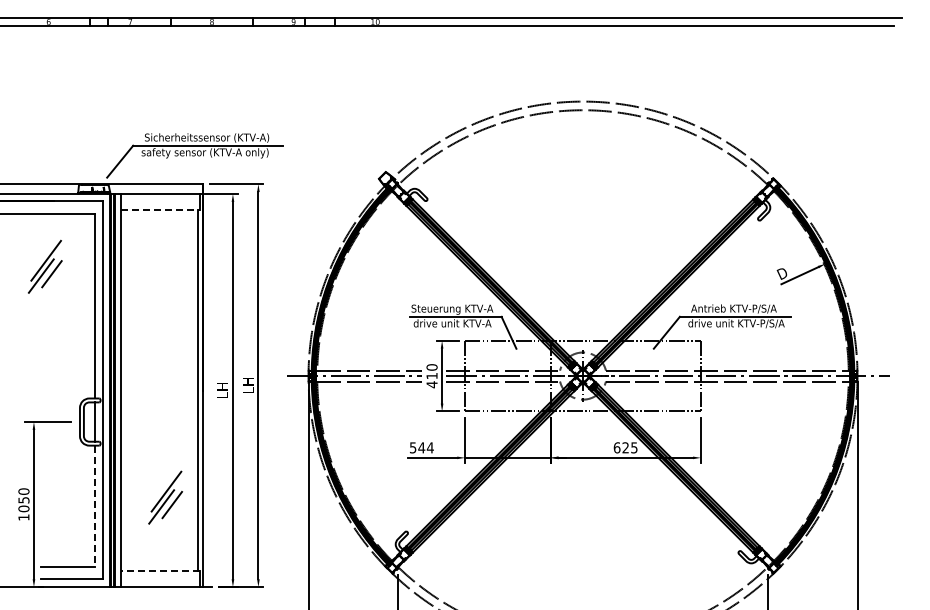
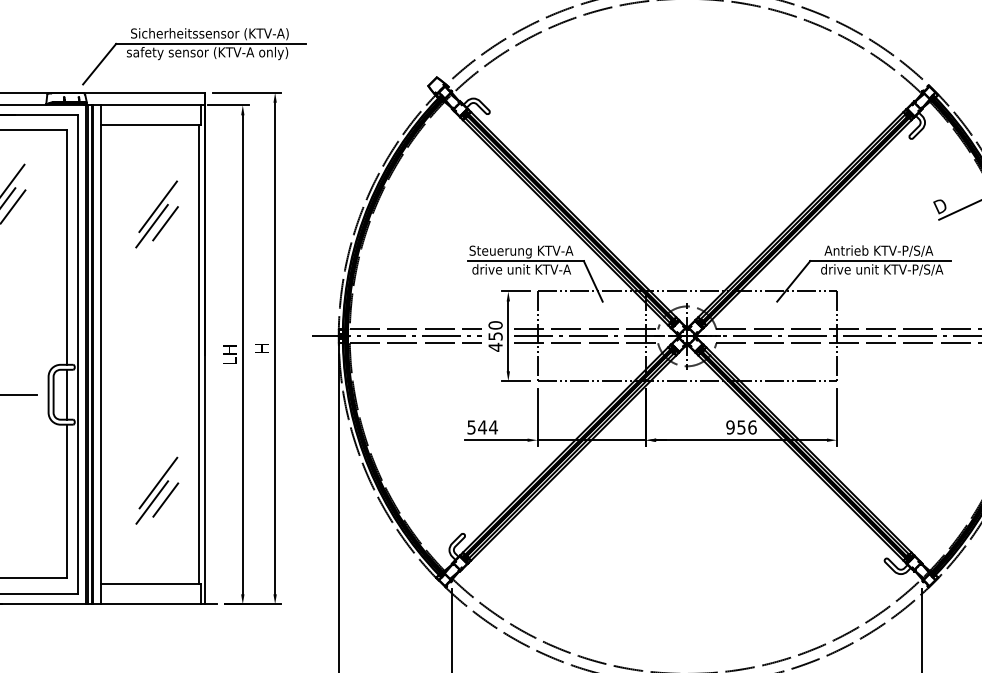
line: (161, 209) -> (152, 124), dashed -> solid
part: (165, 279) -> (157, 213), added
text: (431, 376) -> (494, 336), 410 -> 450
text: (248, 385) -> (262, 348), LH -> H
text: (625, 447) -> (741, 427), 625 -> 956
line: (94, 506) -> (67, 501), dashed -> solid
line: (160, 571) -> (150, 584), dashed -> solid

